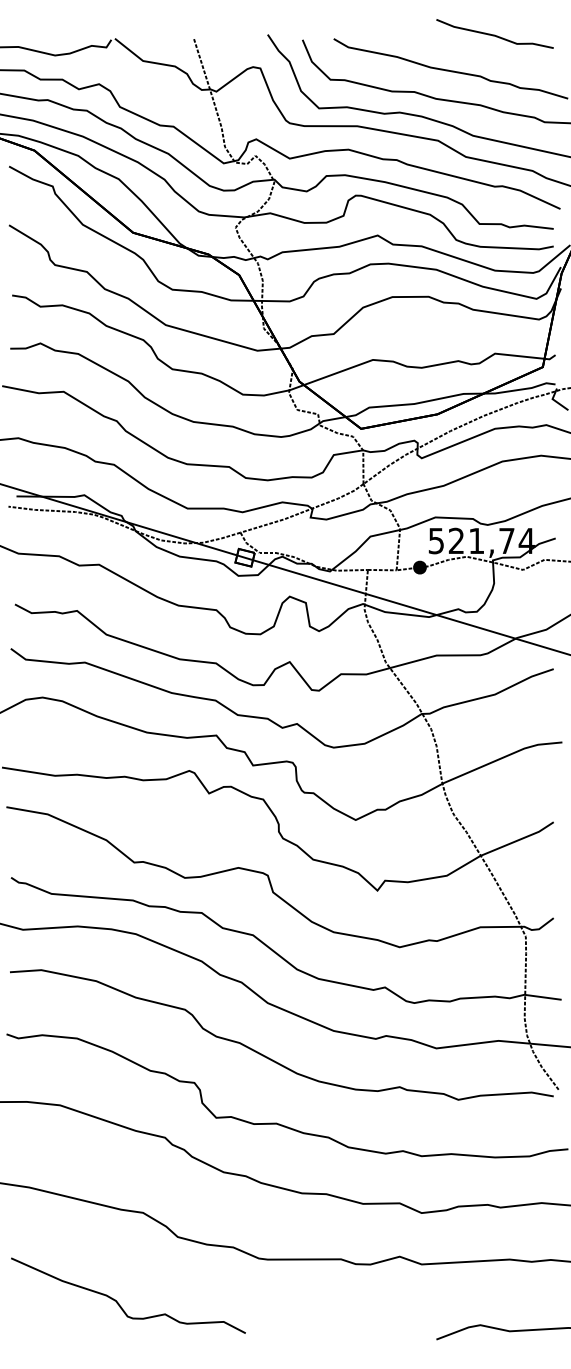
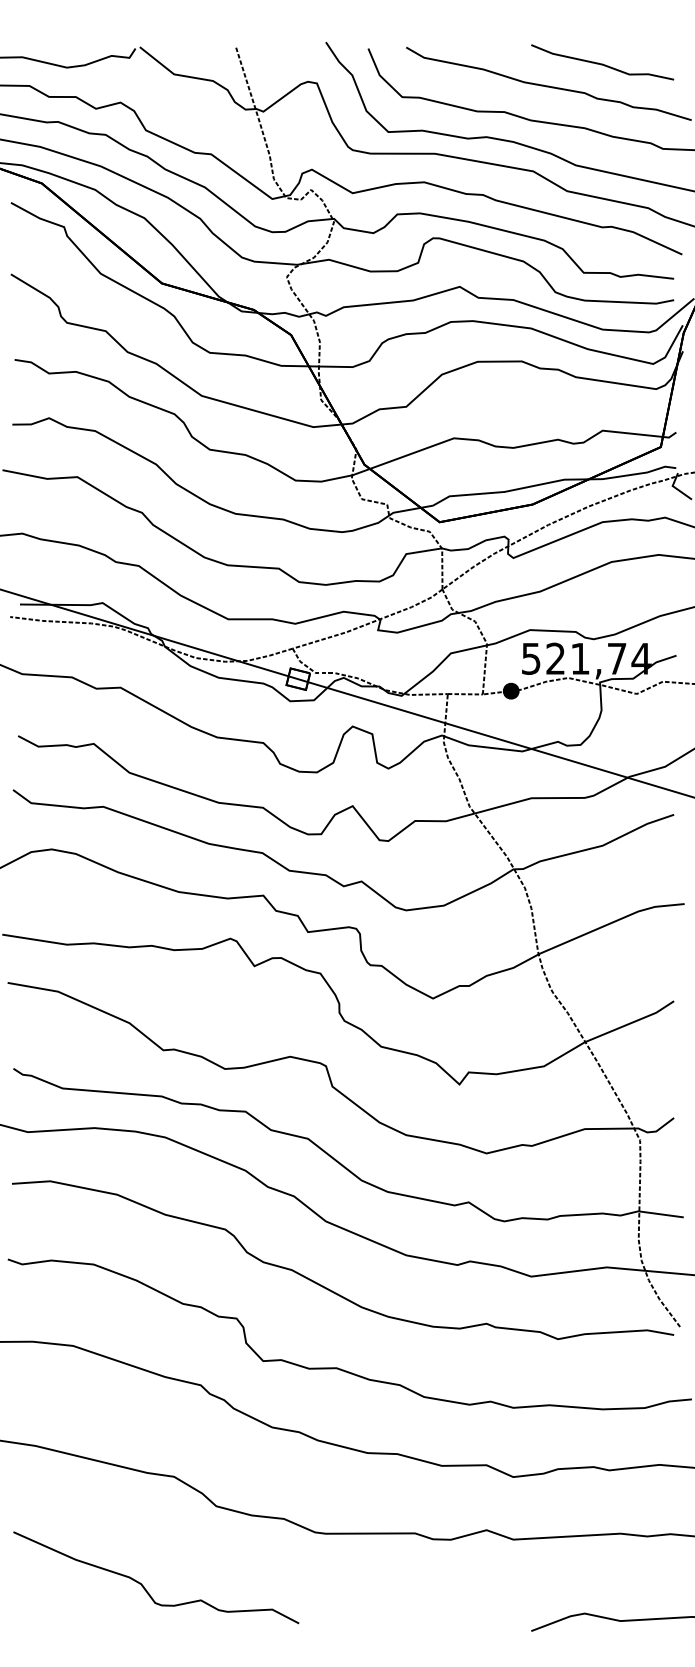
part: (494, 34) -> (602, 62), moved

